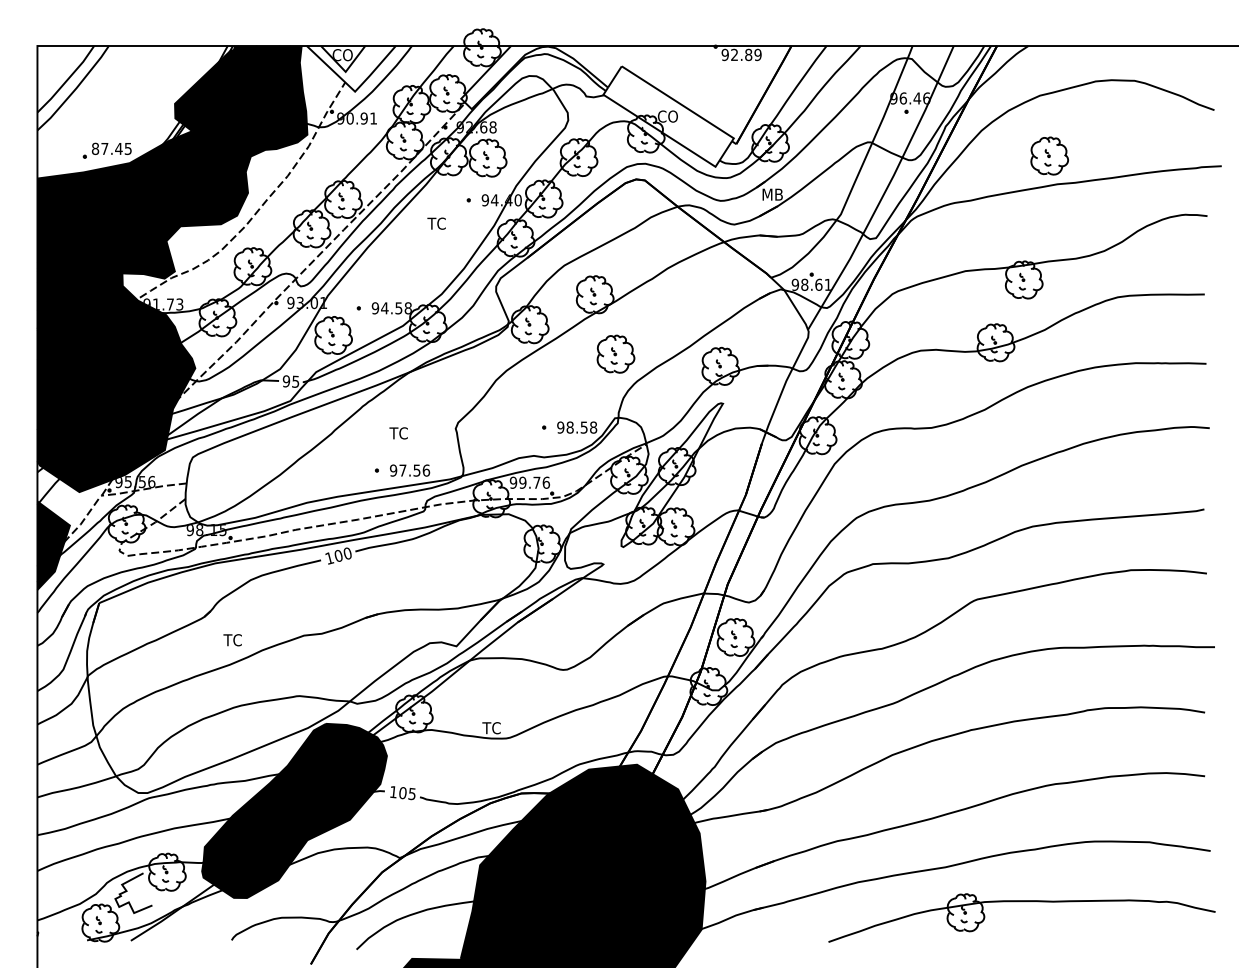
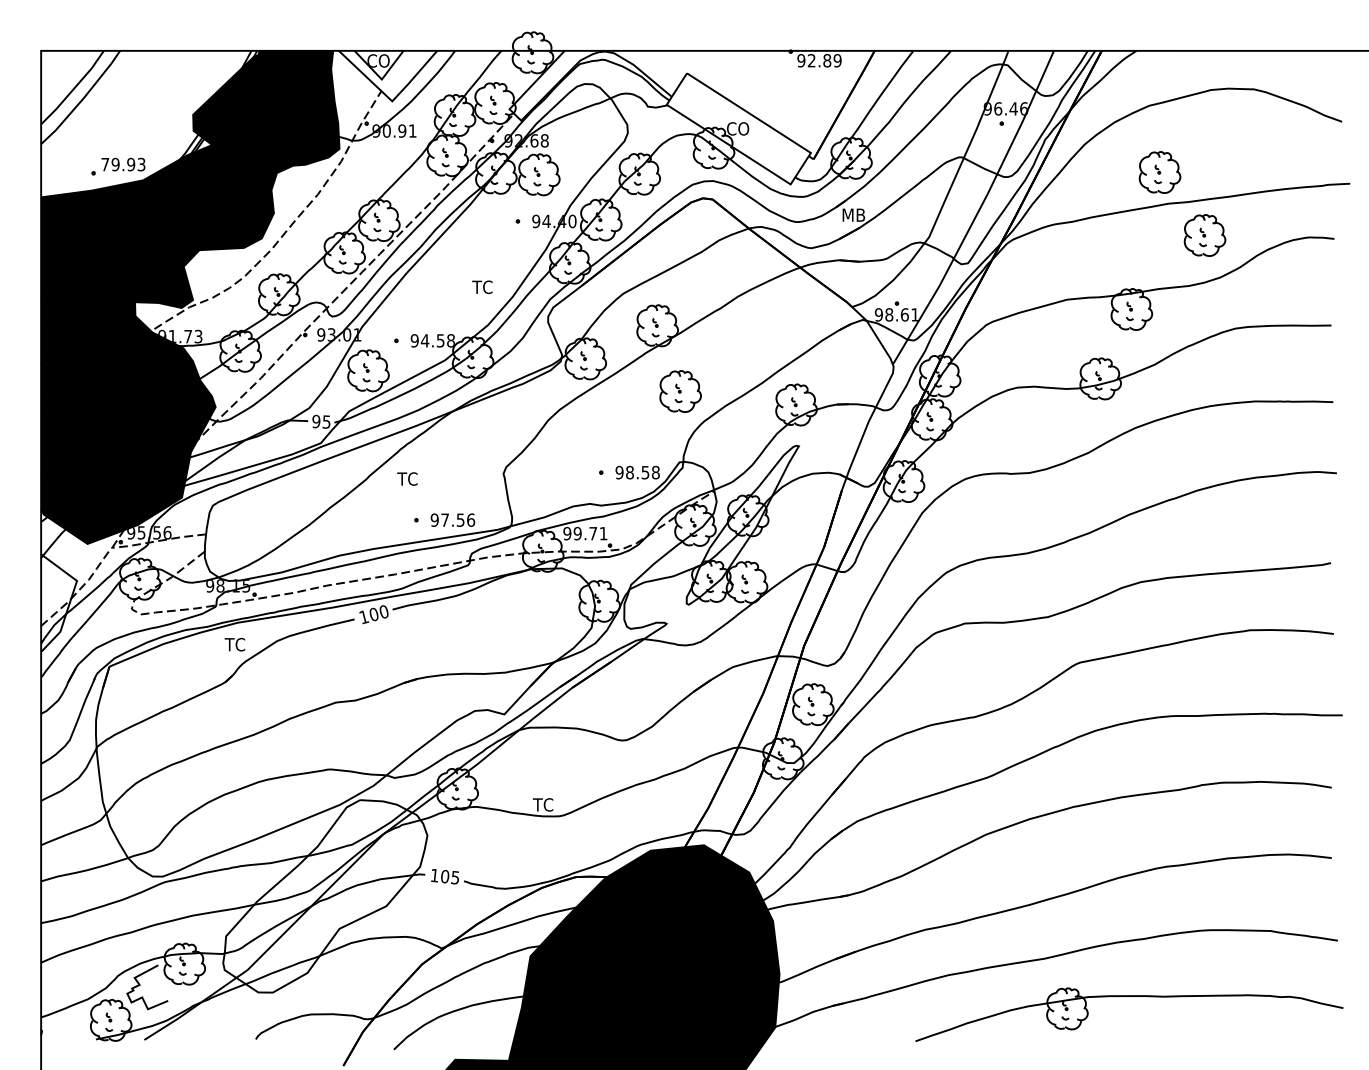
text: (111, 148) -> (123, 164), 87.45 -> 79.93
part: (1089, 213) -> (1204, 235), added
text: (436, 223) -> (482, 287), moved
text: (398, 432) -> (407, 478), moved
text: (546, 482) -> (603, 533), 99.76 -> 99.71
fill: (54, 545) -> (59, 603), removed
text: (232, 640) -> (234, 644), moved
fill: (294, 811) -> (325, 896), removed

